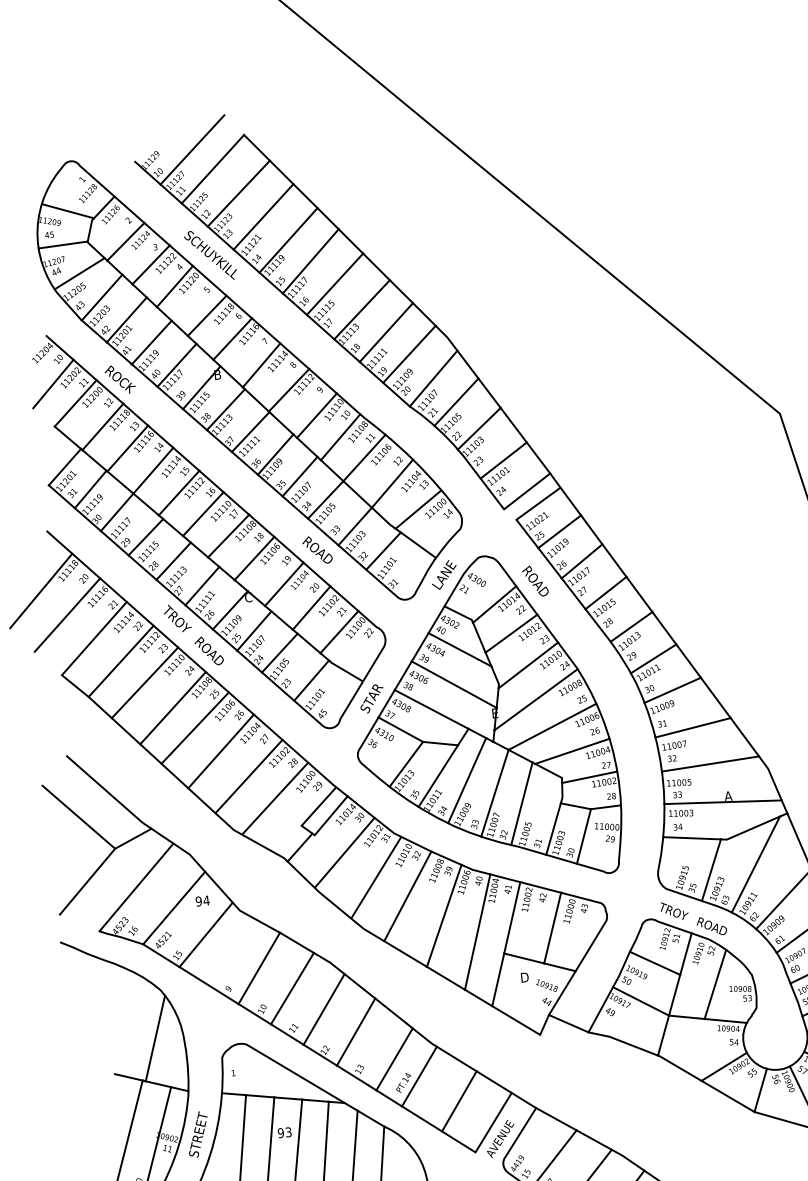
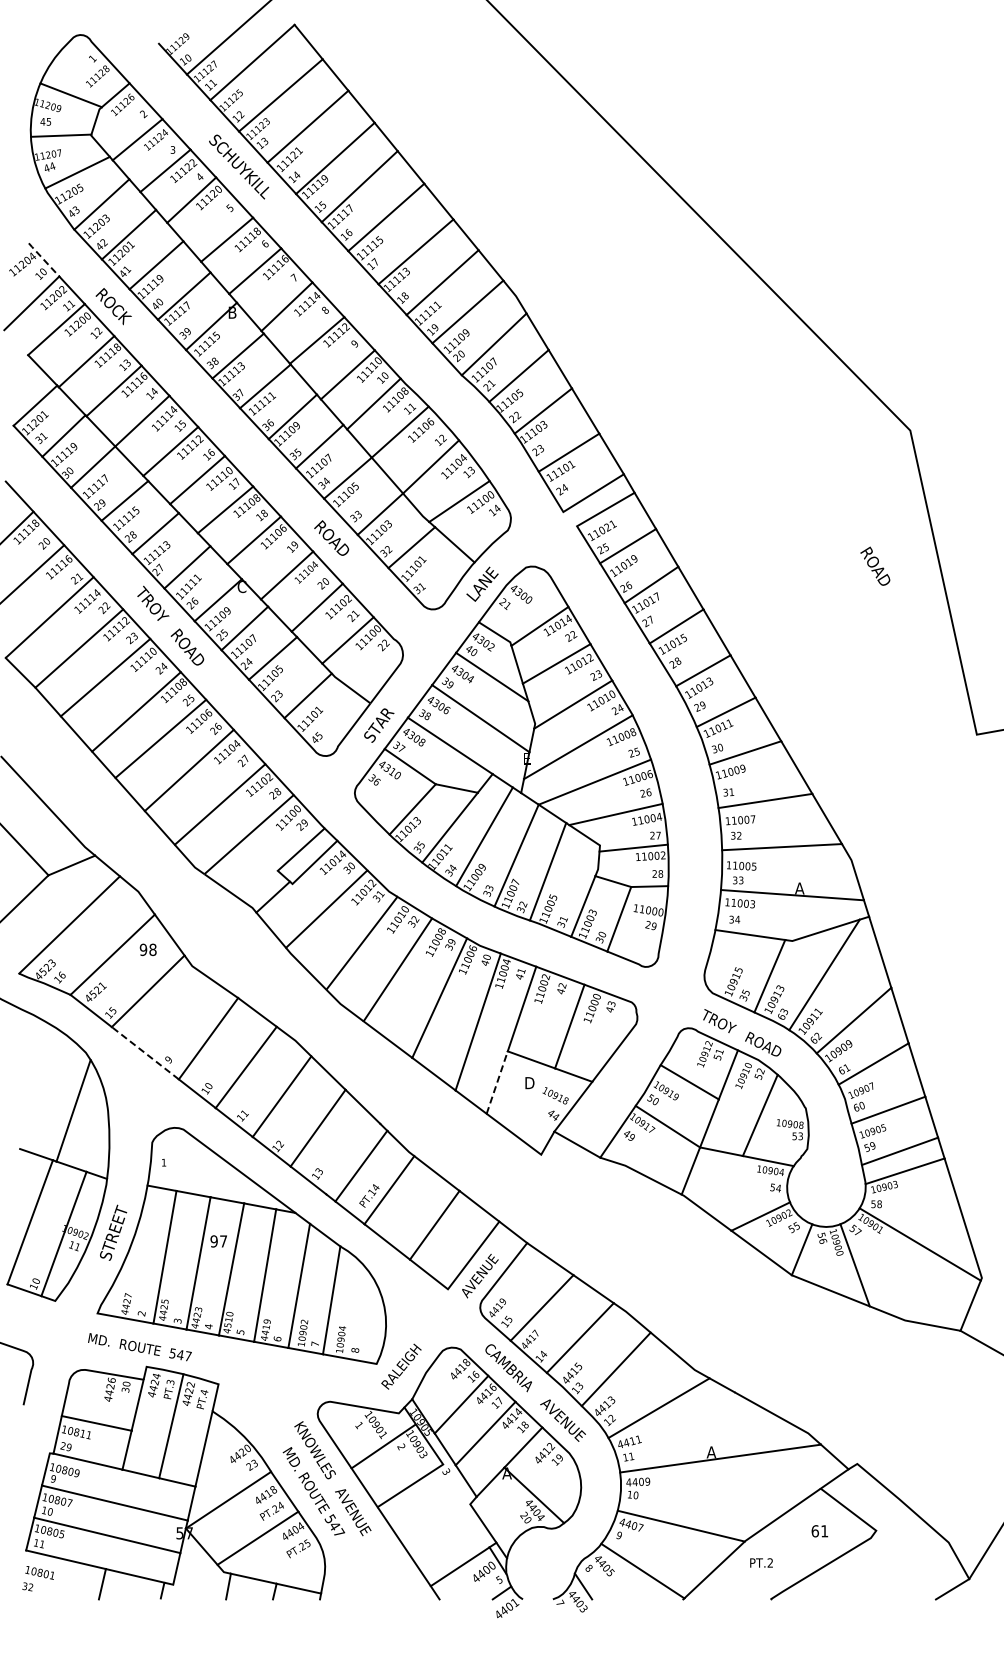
line: (59, 347) -> (43, 259), solid -> dashed
text: (535, 580) -> (875, 565), moved
text: (206, 900) -> (152, 949), 94 -> 98
line: (498, 979) -> (497, 1082), solid -> dashed
line: (209, 985) -> (145, 1053), solid -> dashed
text: (288, 1132) -> (223, 1241), 93 -> 97

